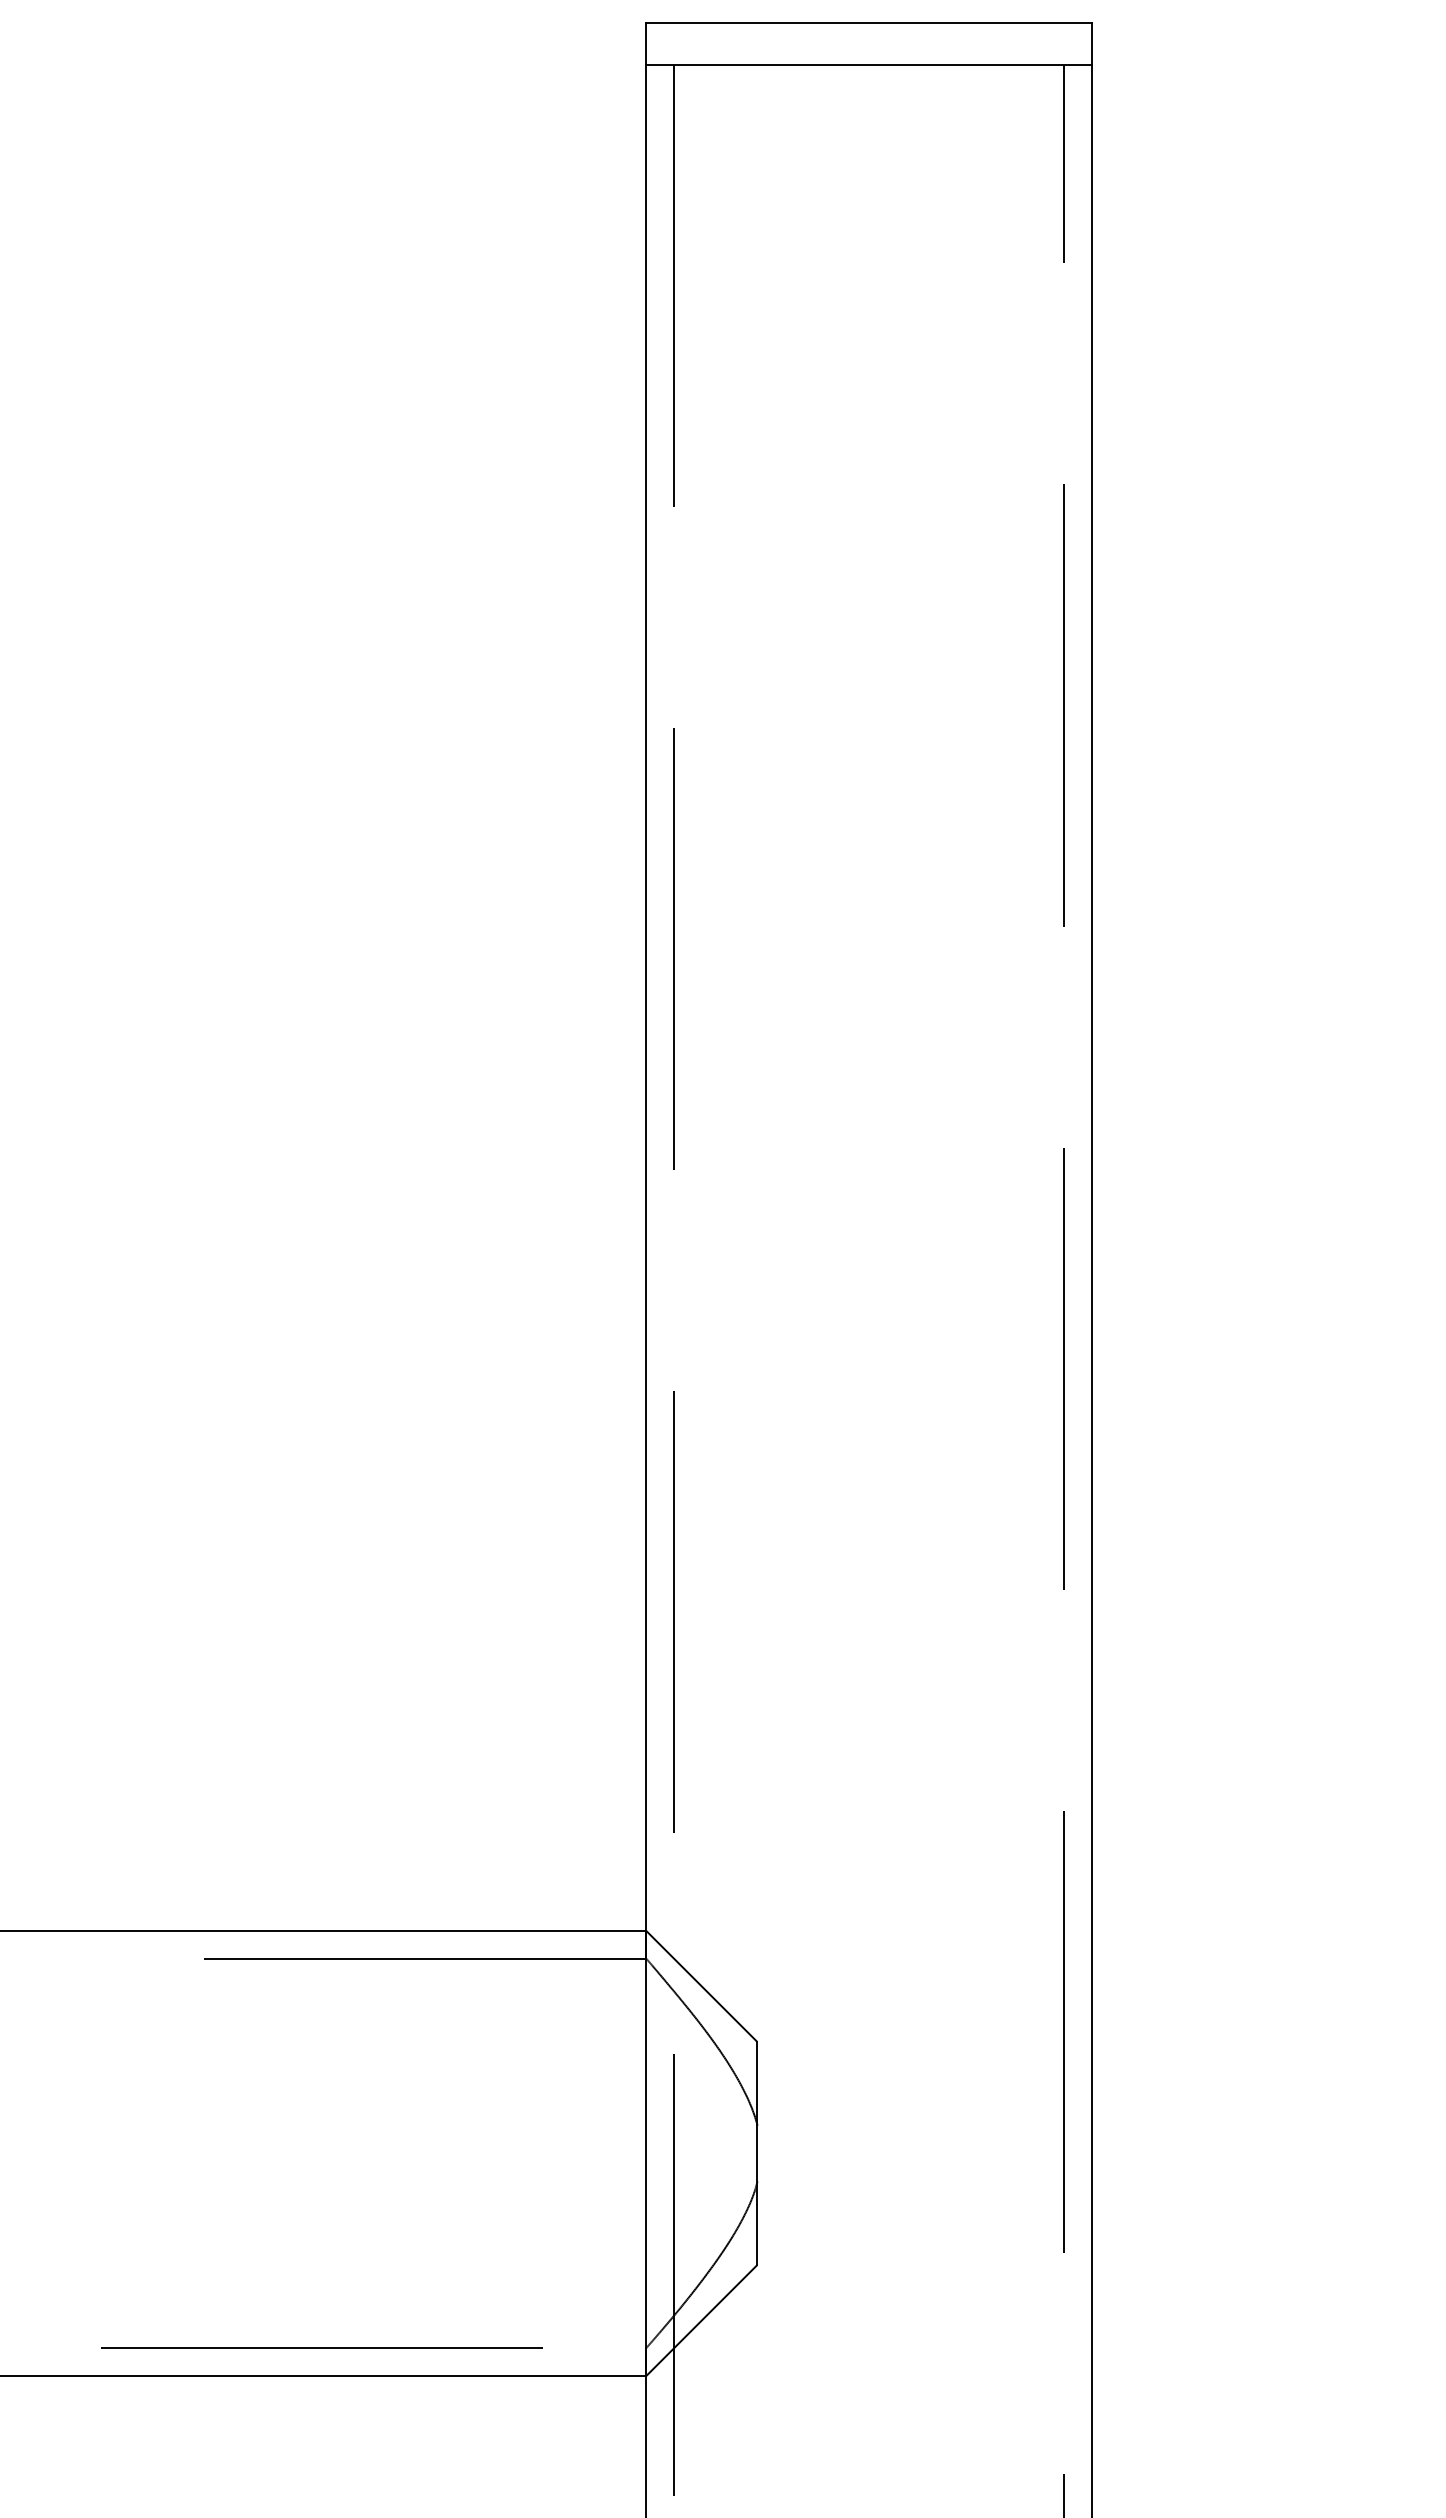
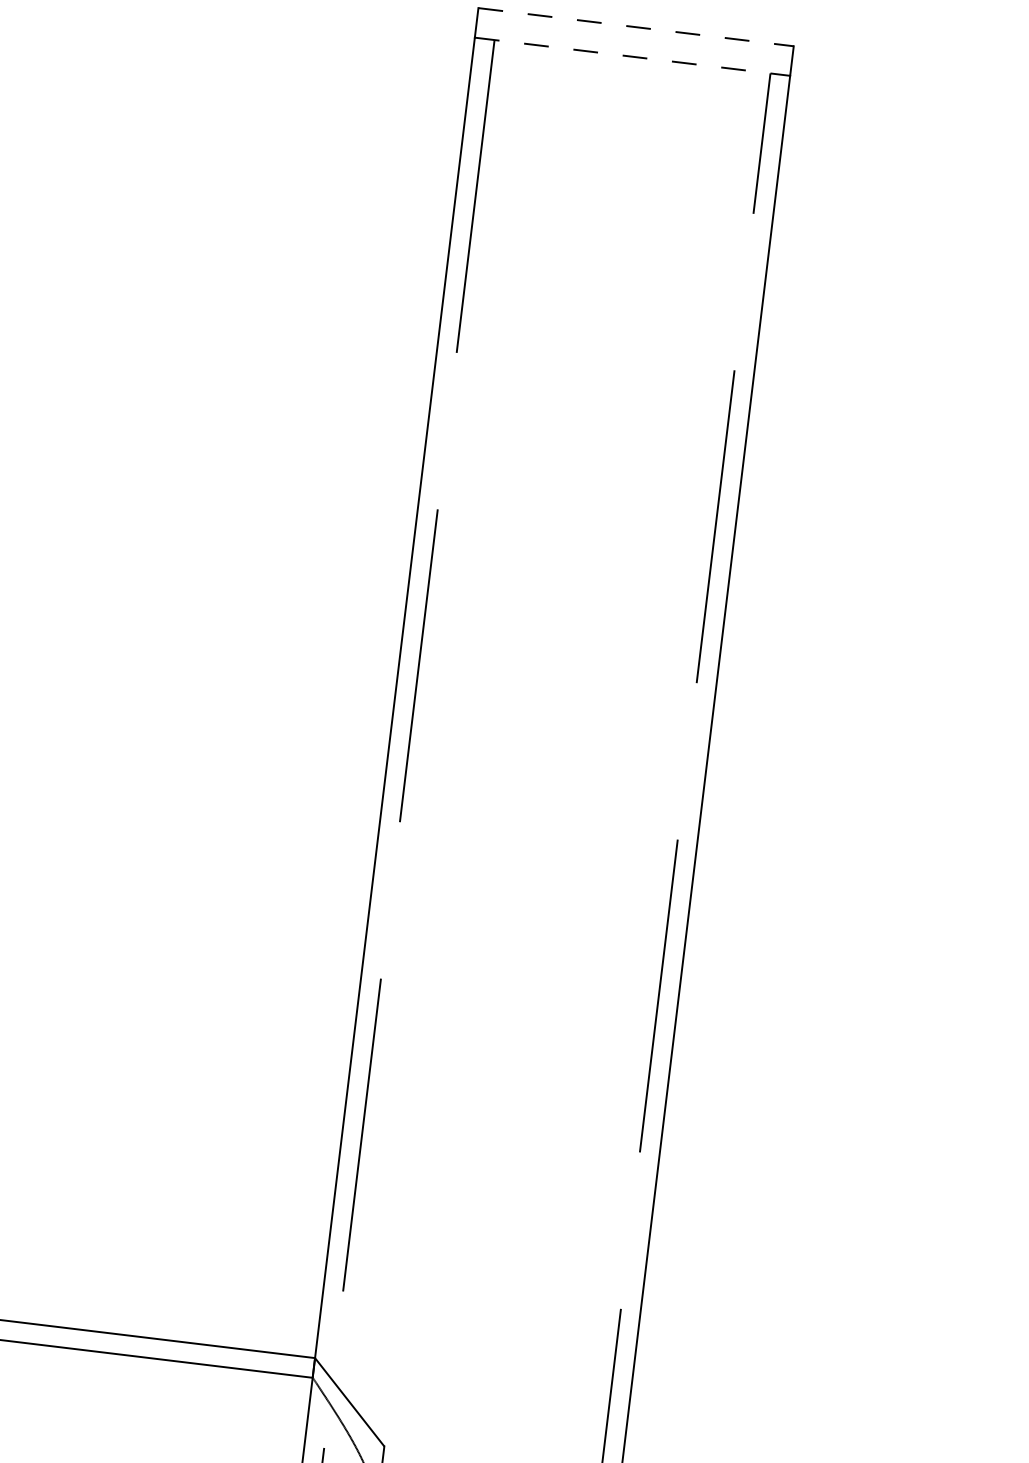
line: (868, 23) -> (635, 27), solid -> dashed
line: (868, 65) -> (632, 57), solid -> dashed

